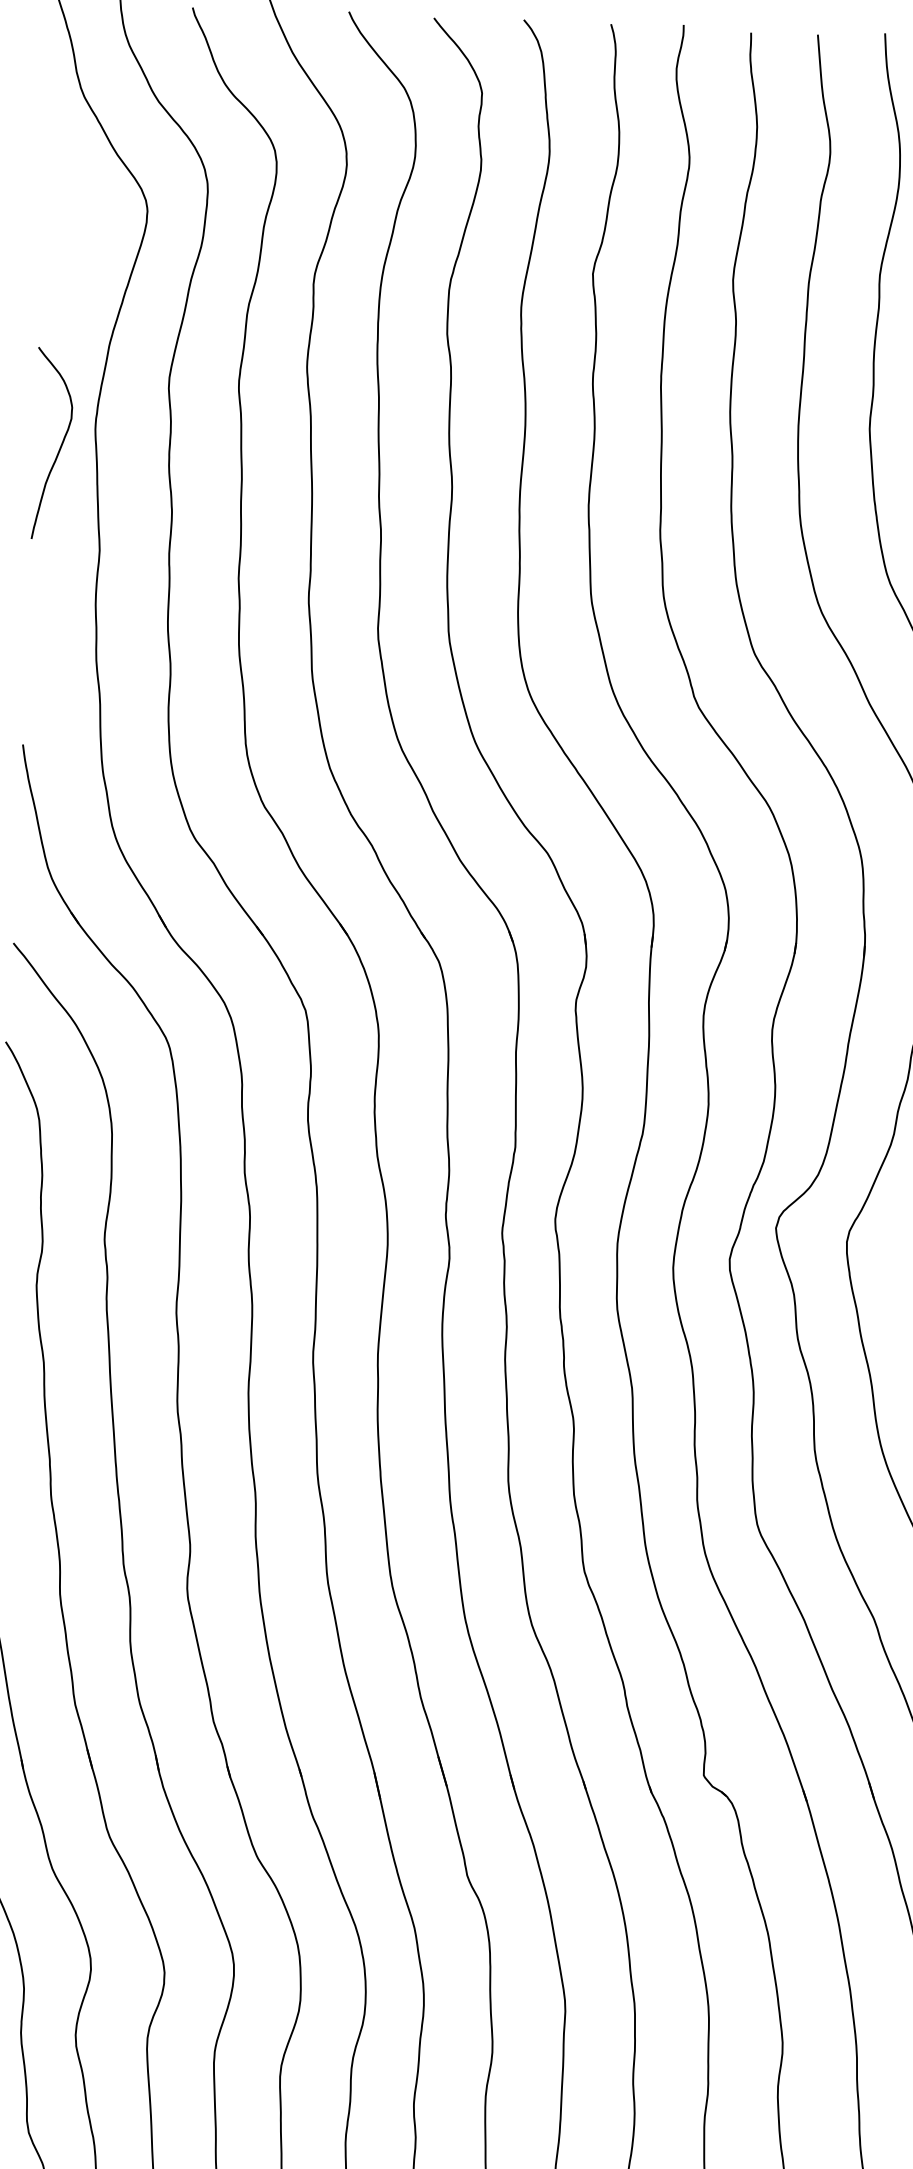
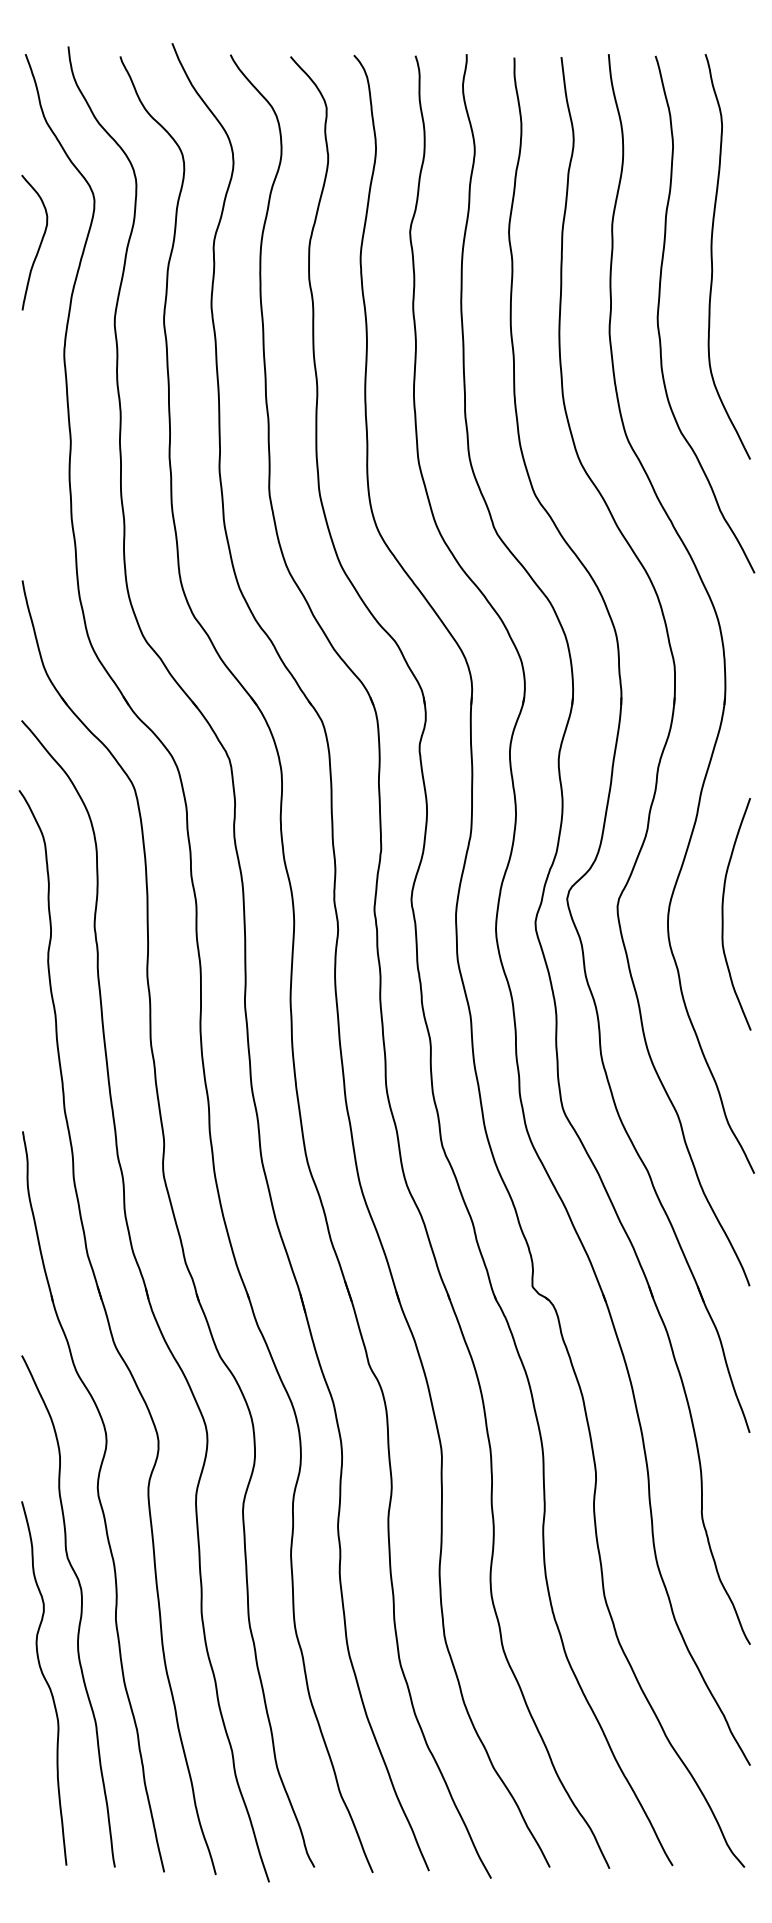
curve: (59, 446) -> (39, 244), moved

